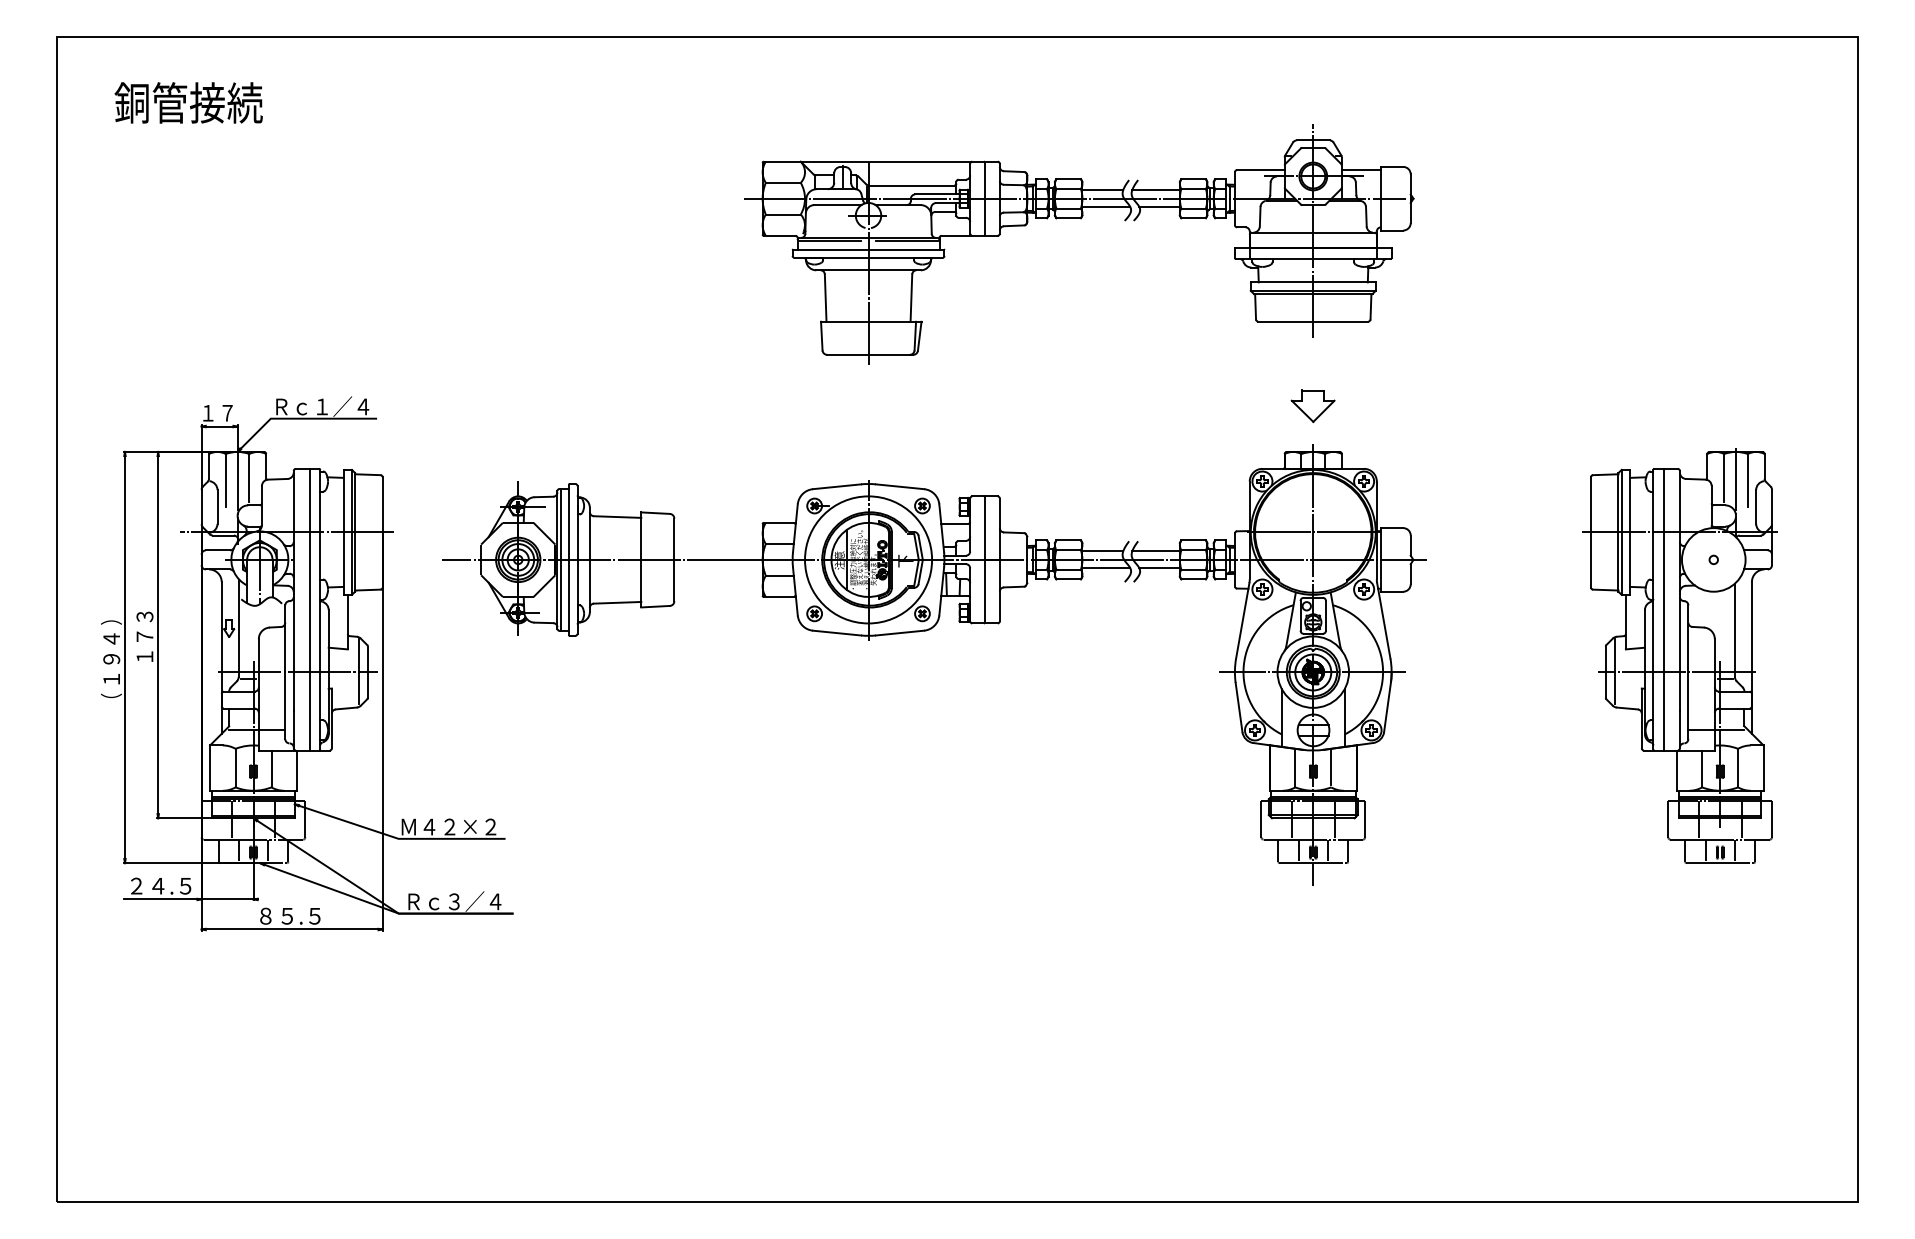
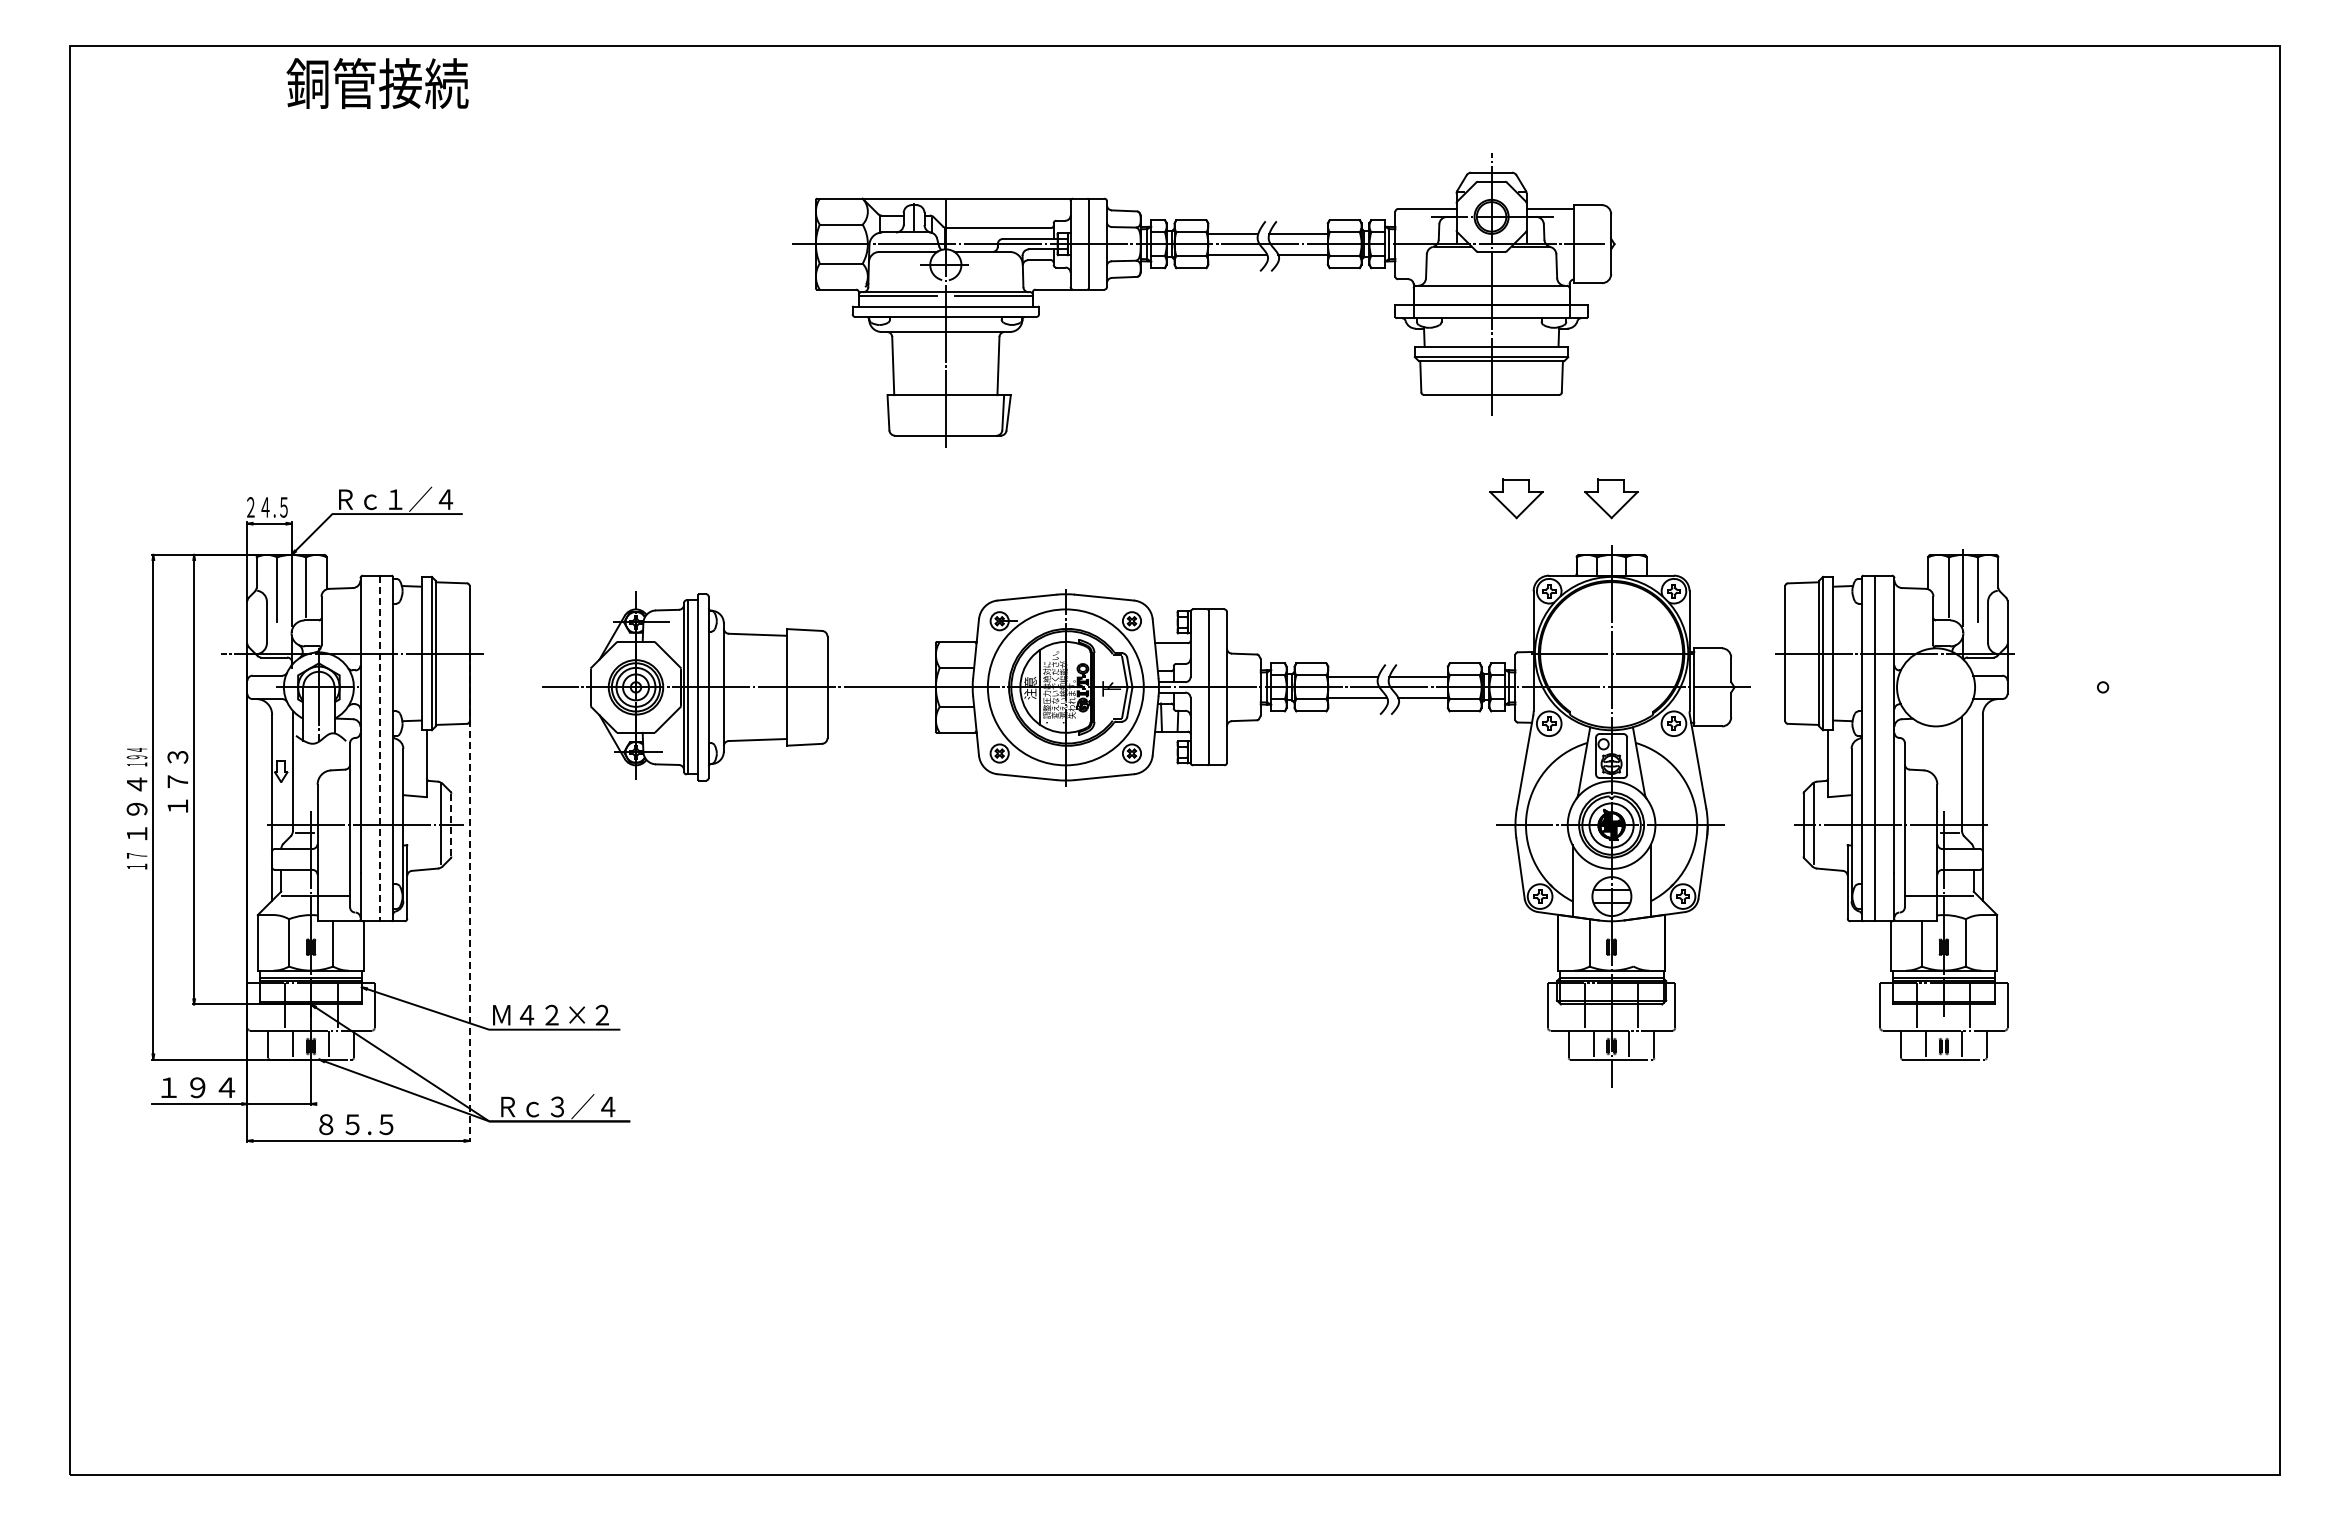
text: (188, 102) -> (377, 83), moved
part: (1080, 219) -> (1206, 269), moved
part: (1235, 405) -> (1516, 498), added
text: (217, 413) -> (267, 507), １７ -> ２４.５
line: (309, 609) -> (379, 748), solid -> dashed
text: (111, 617) -> (136, 757), ） -> １９４
part: (1679, 655) -> (1894, 804), moved
line: (367, 672) -> (451, 825), solid -> dashed
text: (111, 700) -> (136, 860), （ -> １７
line: (382, 731) -> (469, 898), solid -> dashed
line: (1331, 766) -> (1633, 941), removed
text: (160, 885) -> (197, 1087), ２４.５ -> １９４

